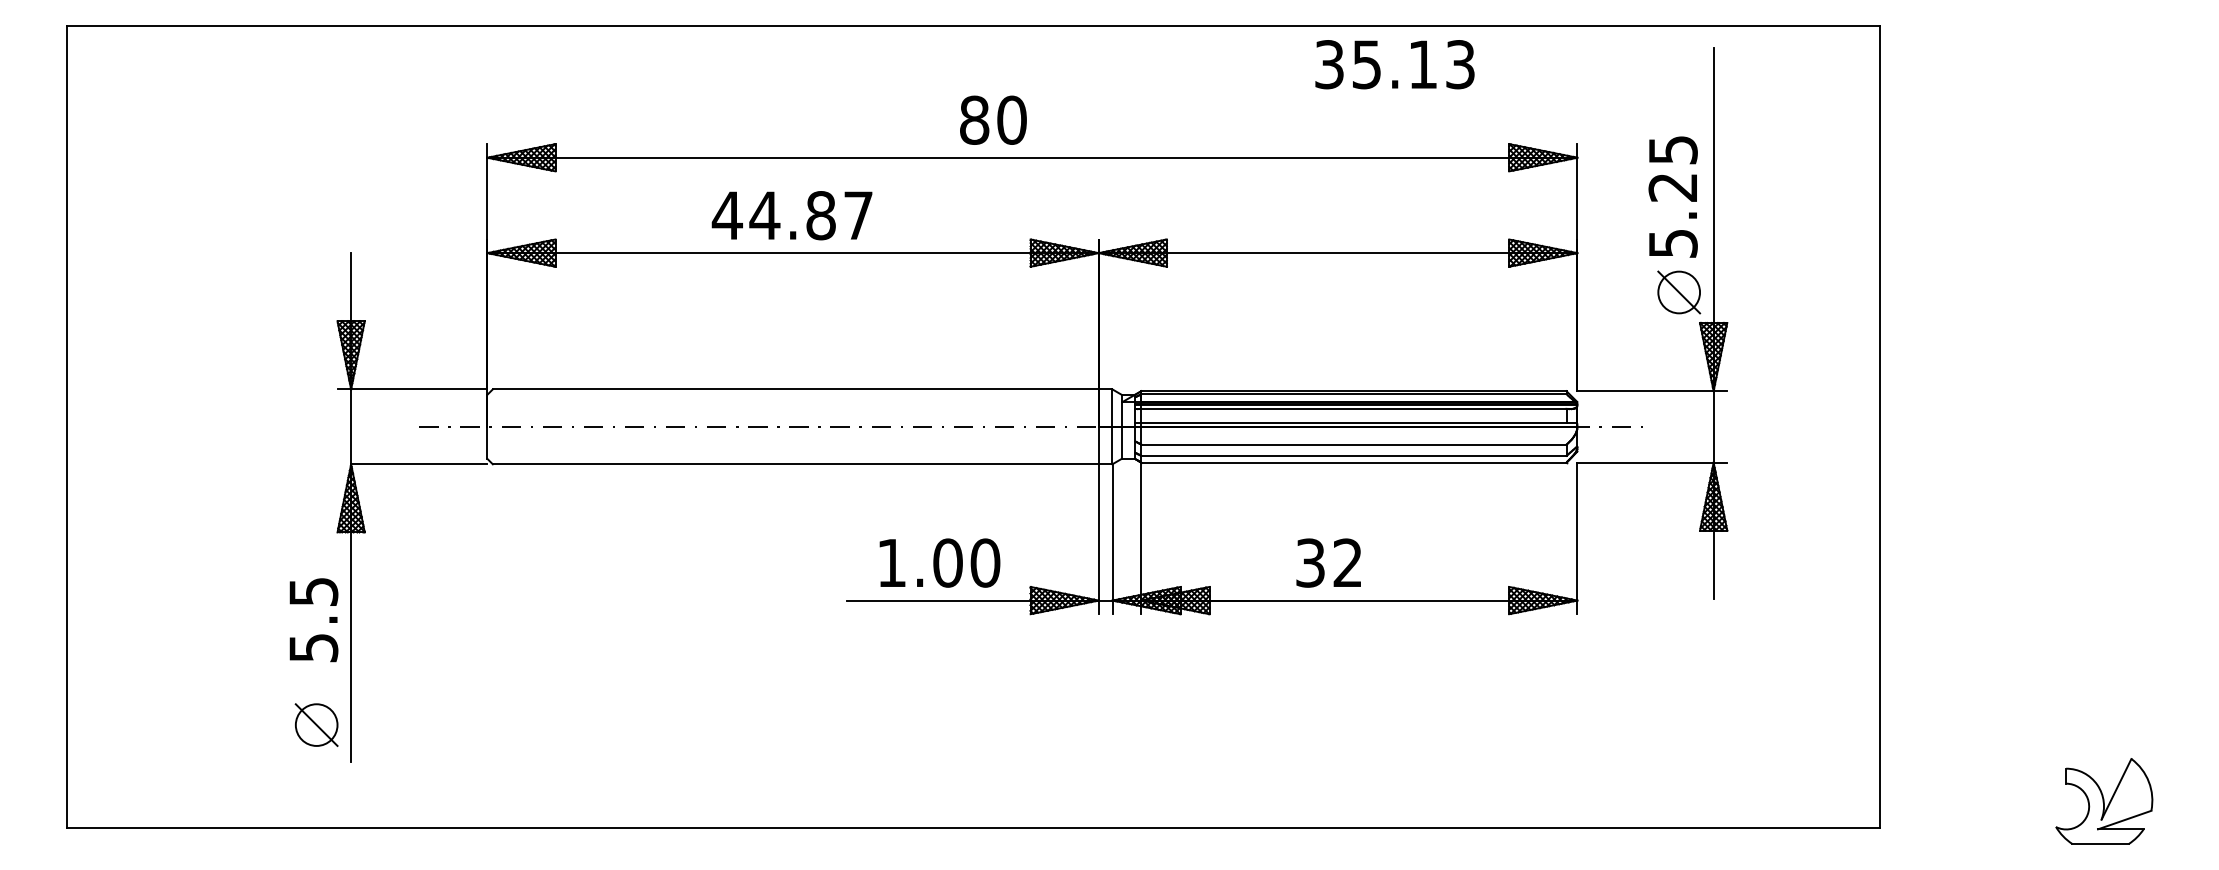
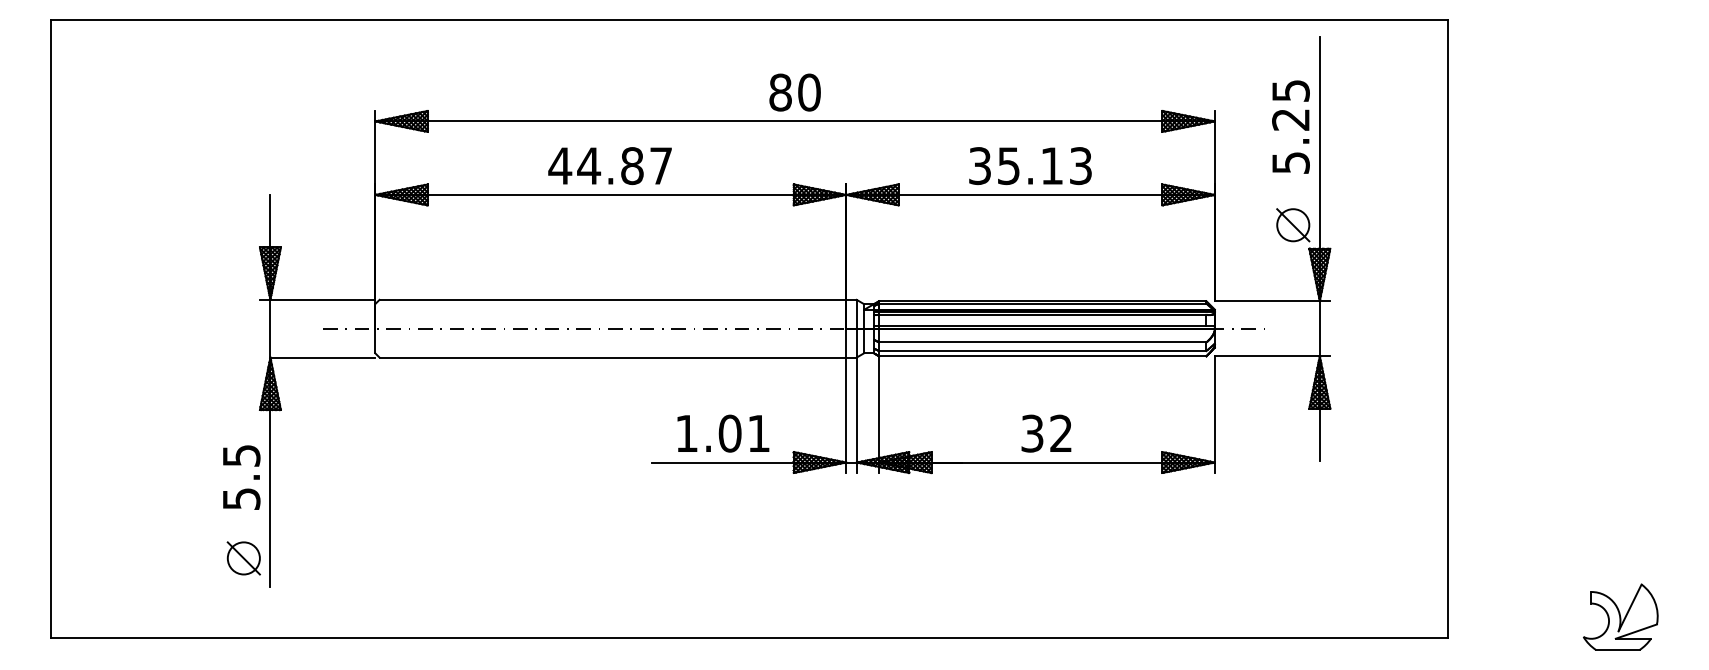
text: (1394, 64) -> (1030, 165), moved
text: (993, 119) -> (795, 92), moved
text: (1672, 196) -> (1290, 126), moved
text: (985, 562) -> (758, 433), 1.00 -> 1.01
text: (1328, 562) -> (1046, 433), moved

